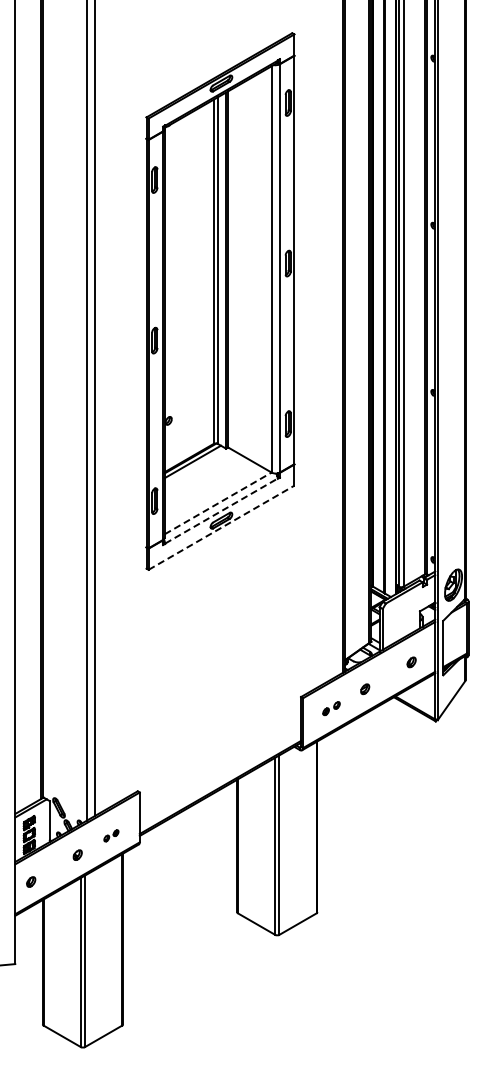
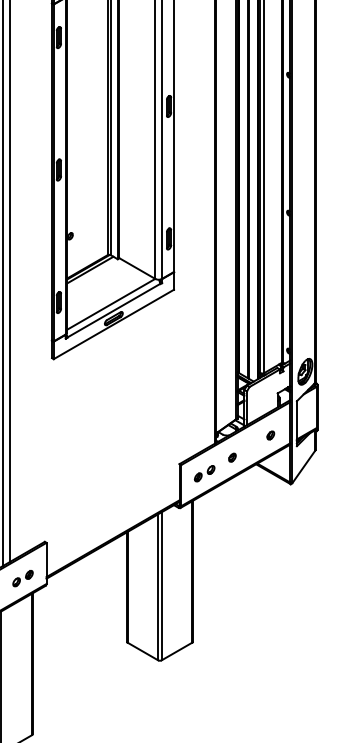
line: (218, 503) -> (111, 304), dashed -> solid
line: (221, 510) -> (113, 310), dashed -> solid
line: (221, 527) -> (113, 324), dashed -> solid
part: (331, 708) -> (204, 473), size x1.43
part: (111, 835) -> (23, 578), size x1.67

